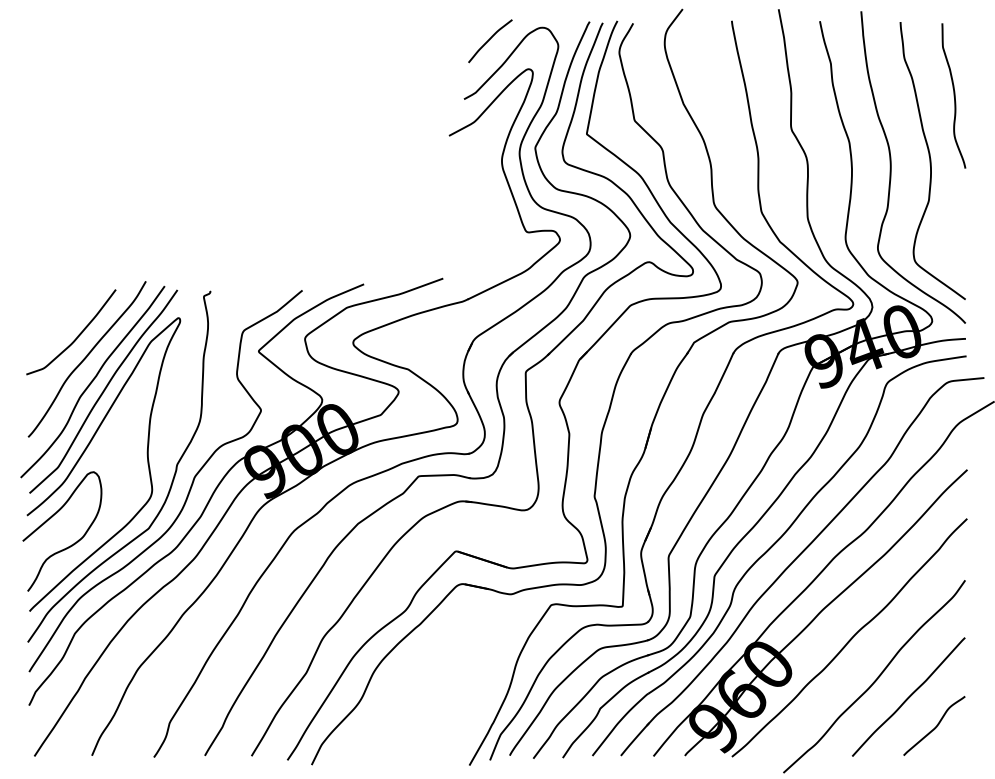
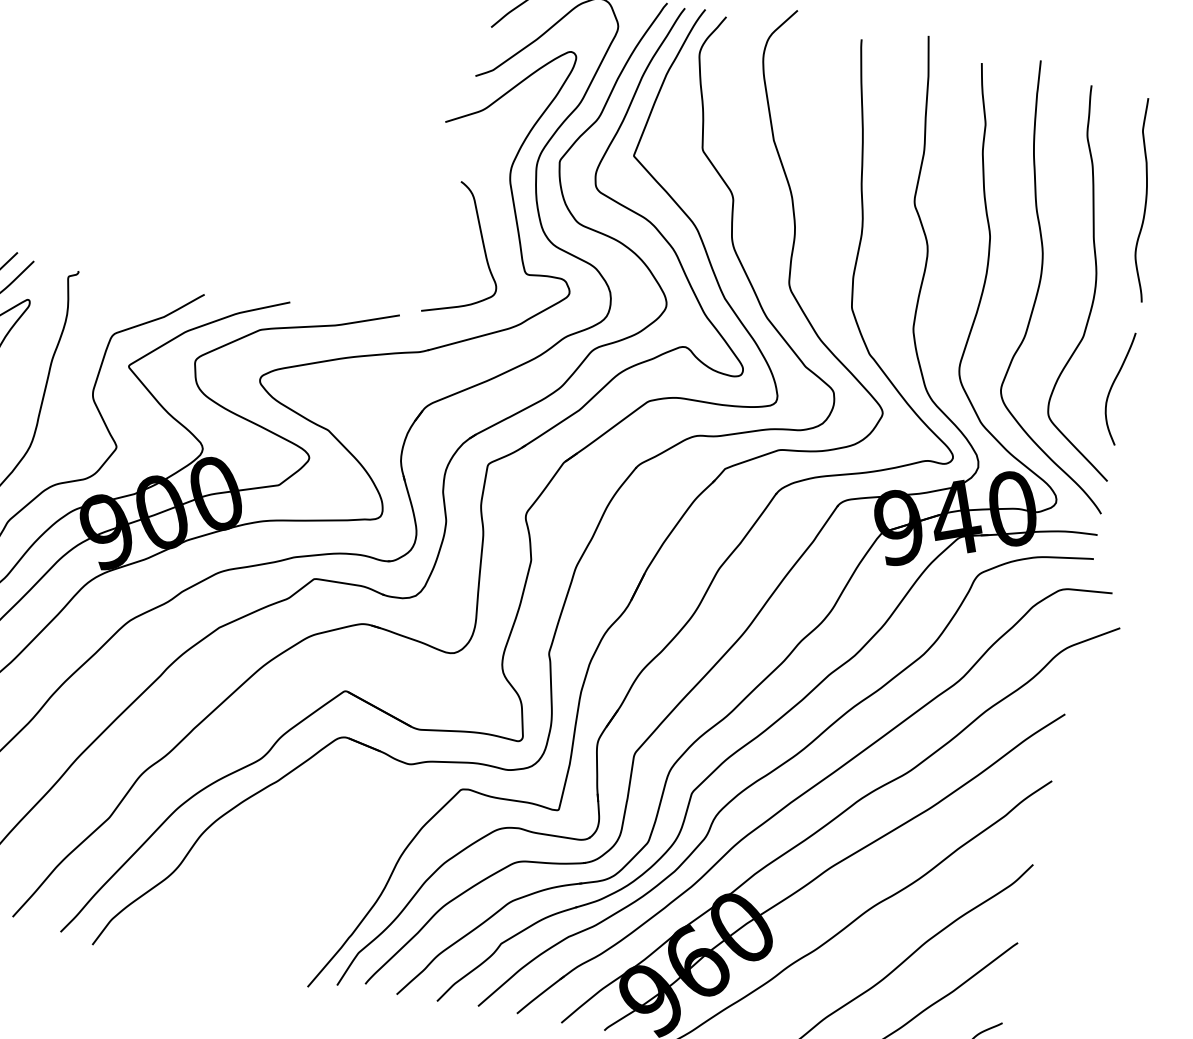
curve: (492, 219) -> (482, 247), added
curve: (957, 229) -> (1114, 383), added

